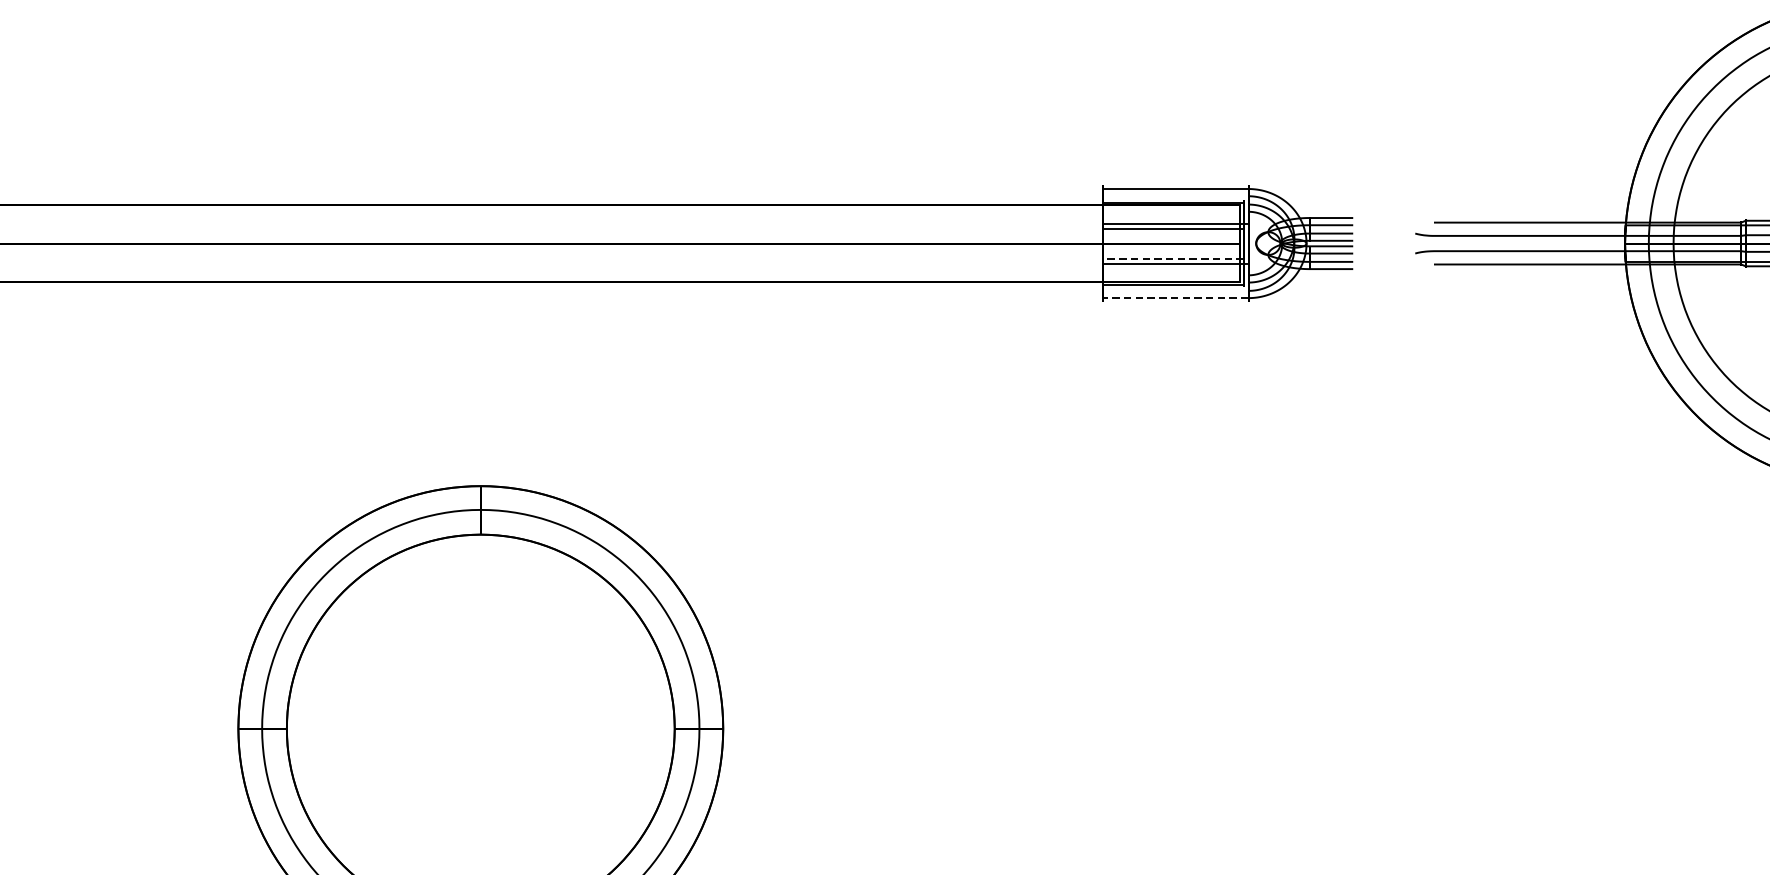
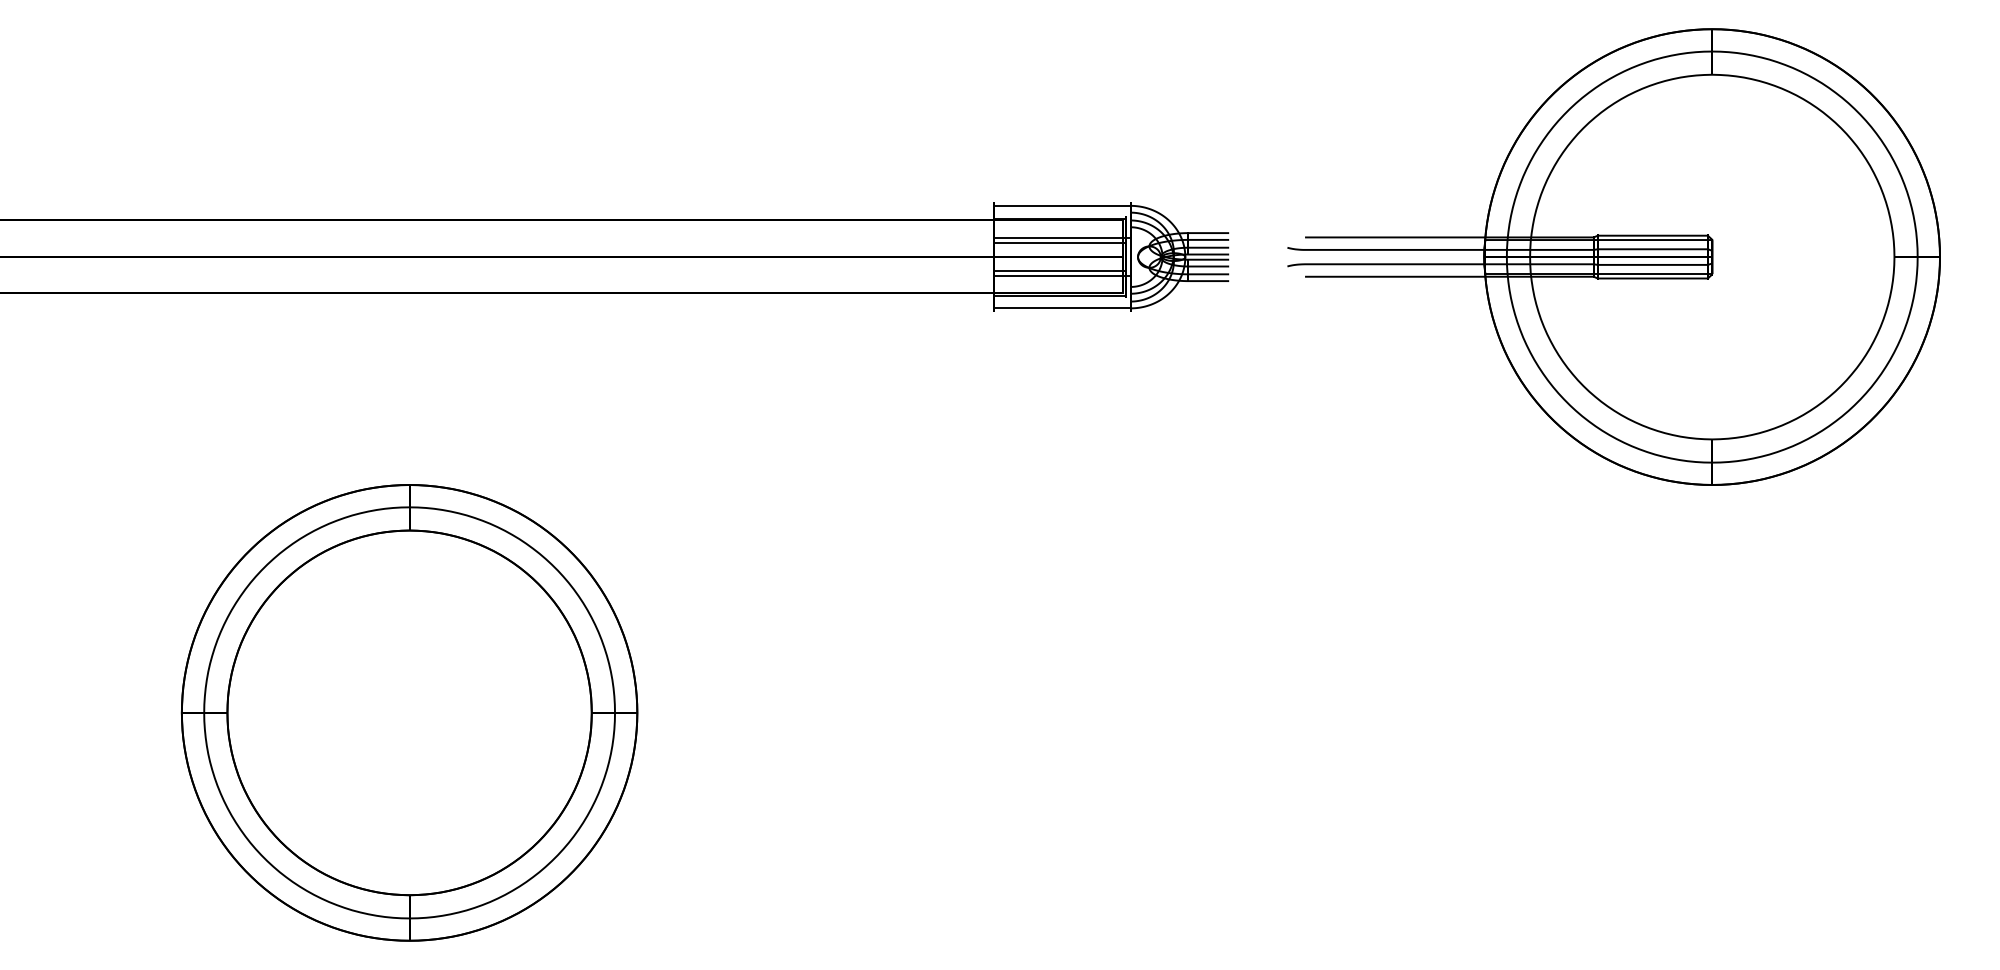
line: (1172, 258) -> (1059, 271), dashed -> solid
line: (1174, 298) -> (1061, 308), dashed -> solid

